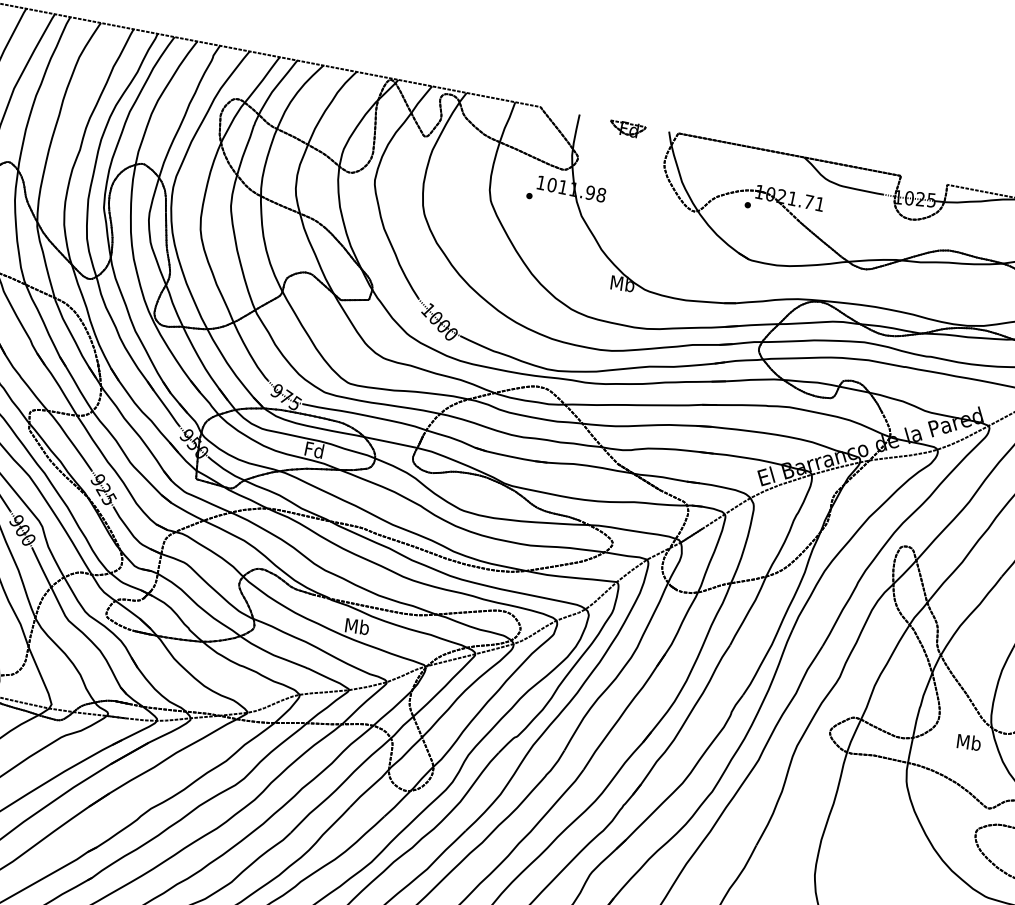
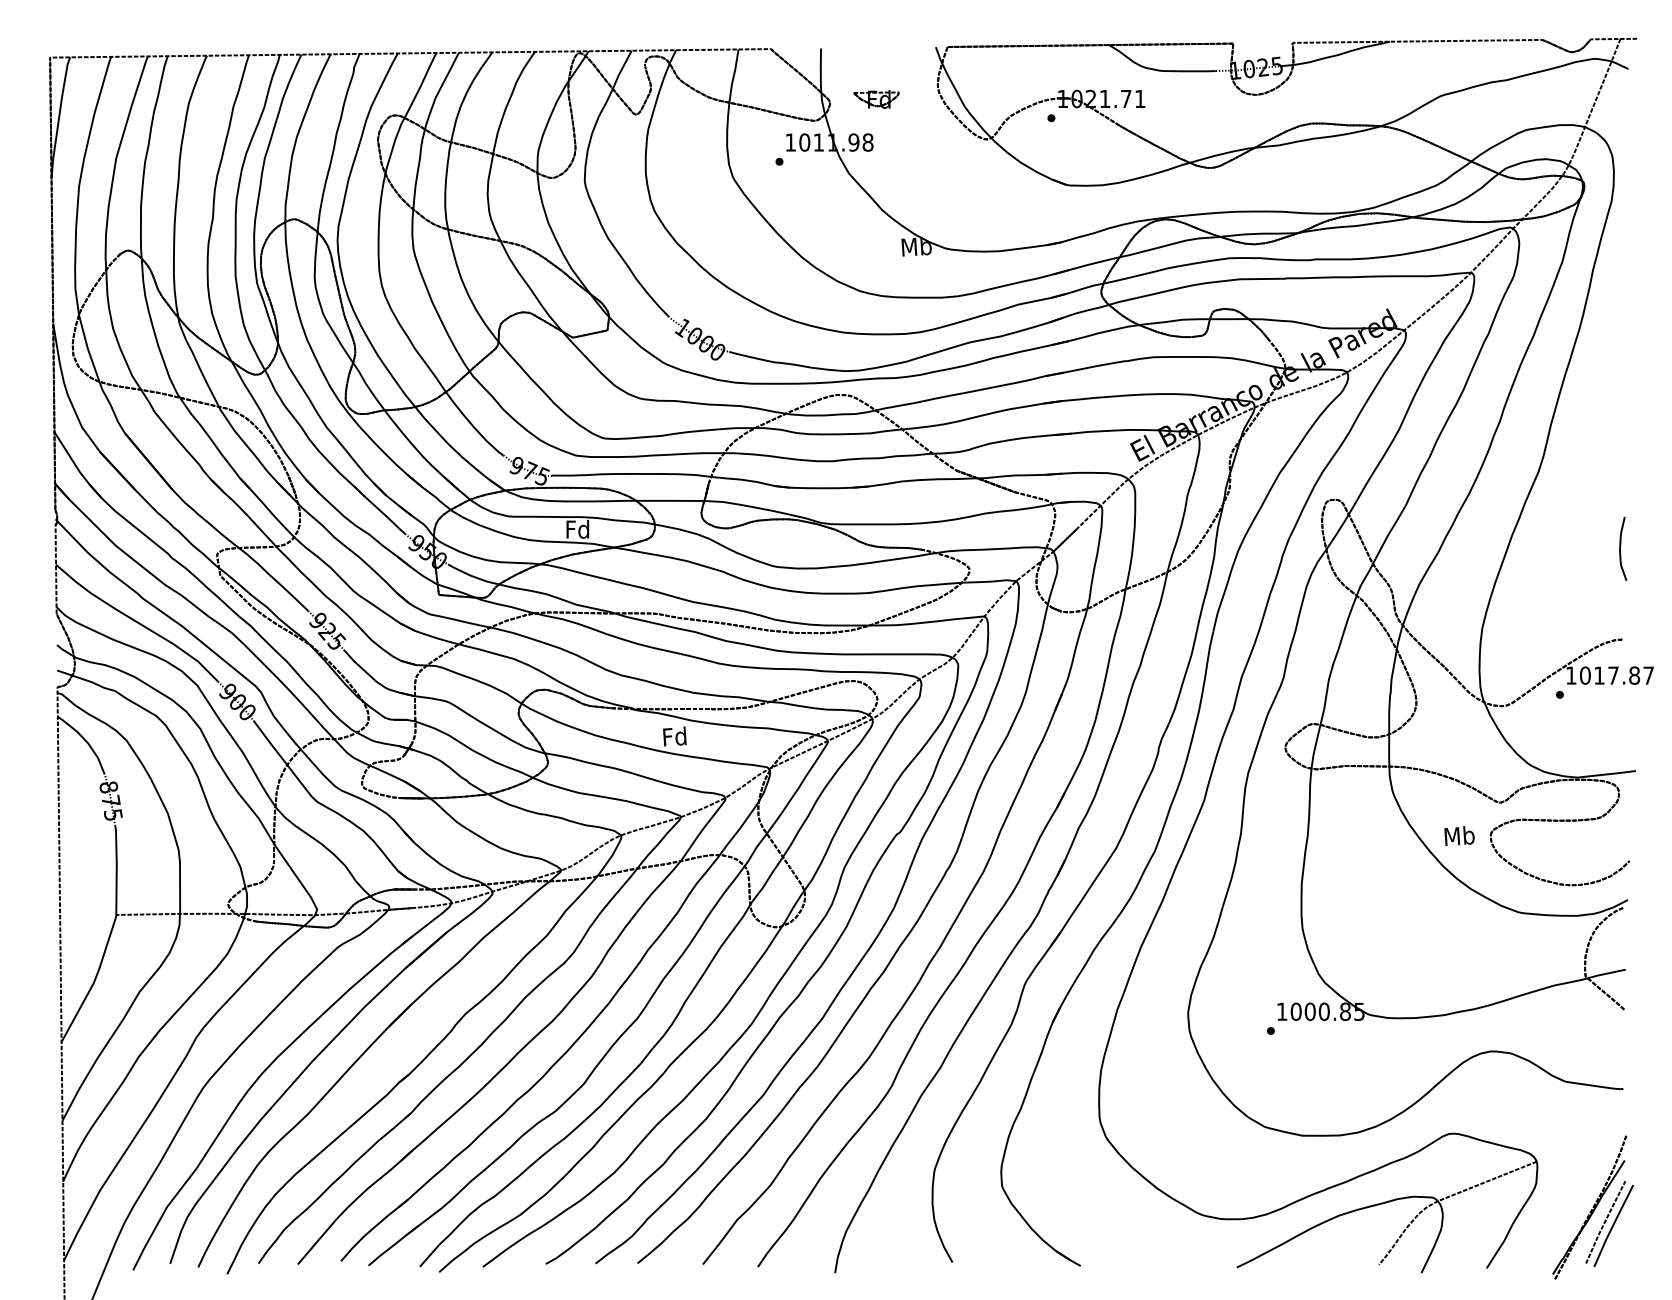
part: (627, 129) -> (876, 99), moved
text: (356, 626) -> (674, 736), Mb -> Fd
text: (969, 742) -> (1459, 835), moved

